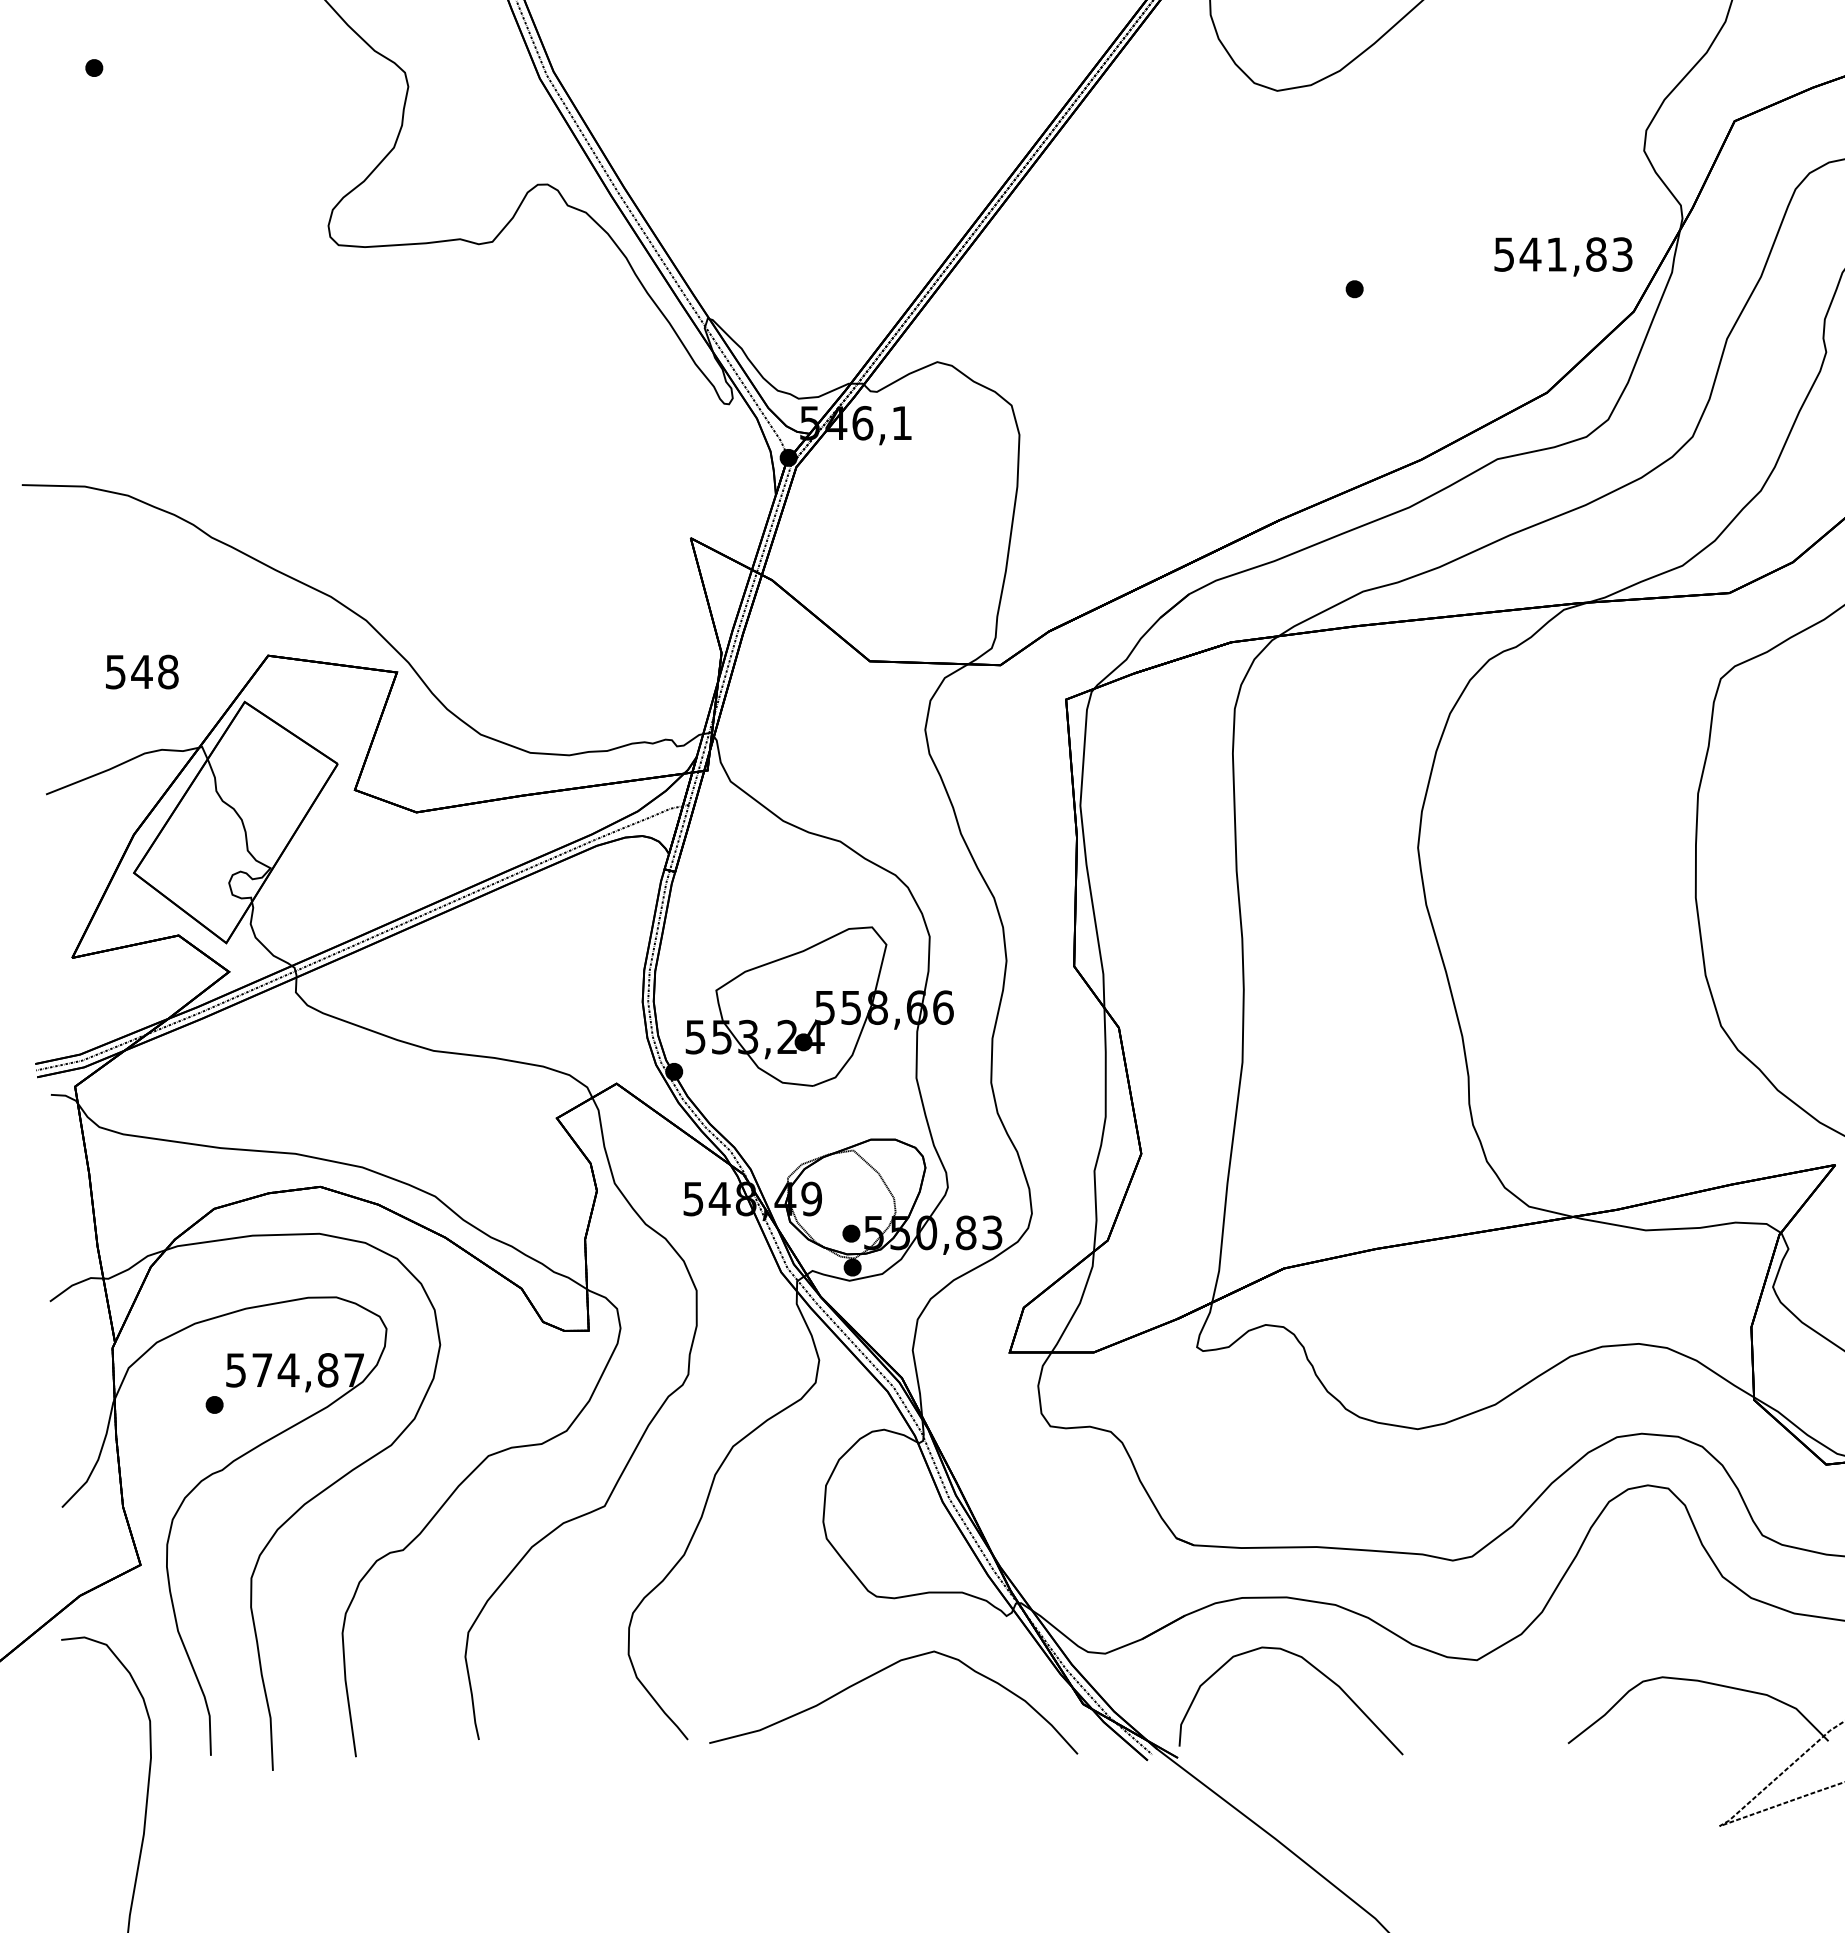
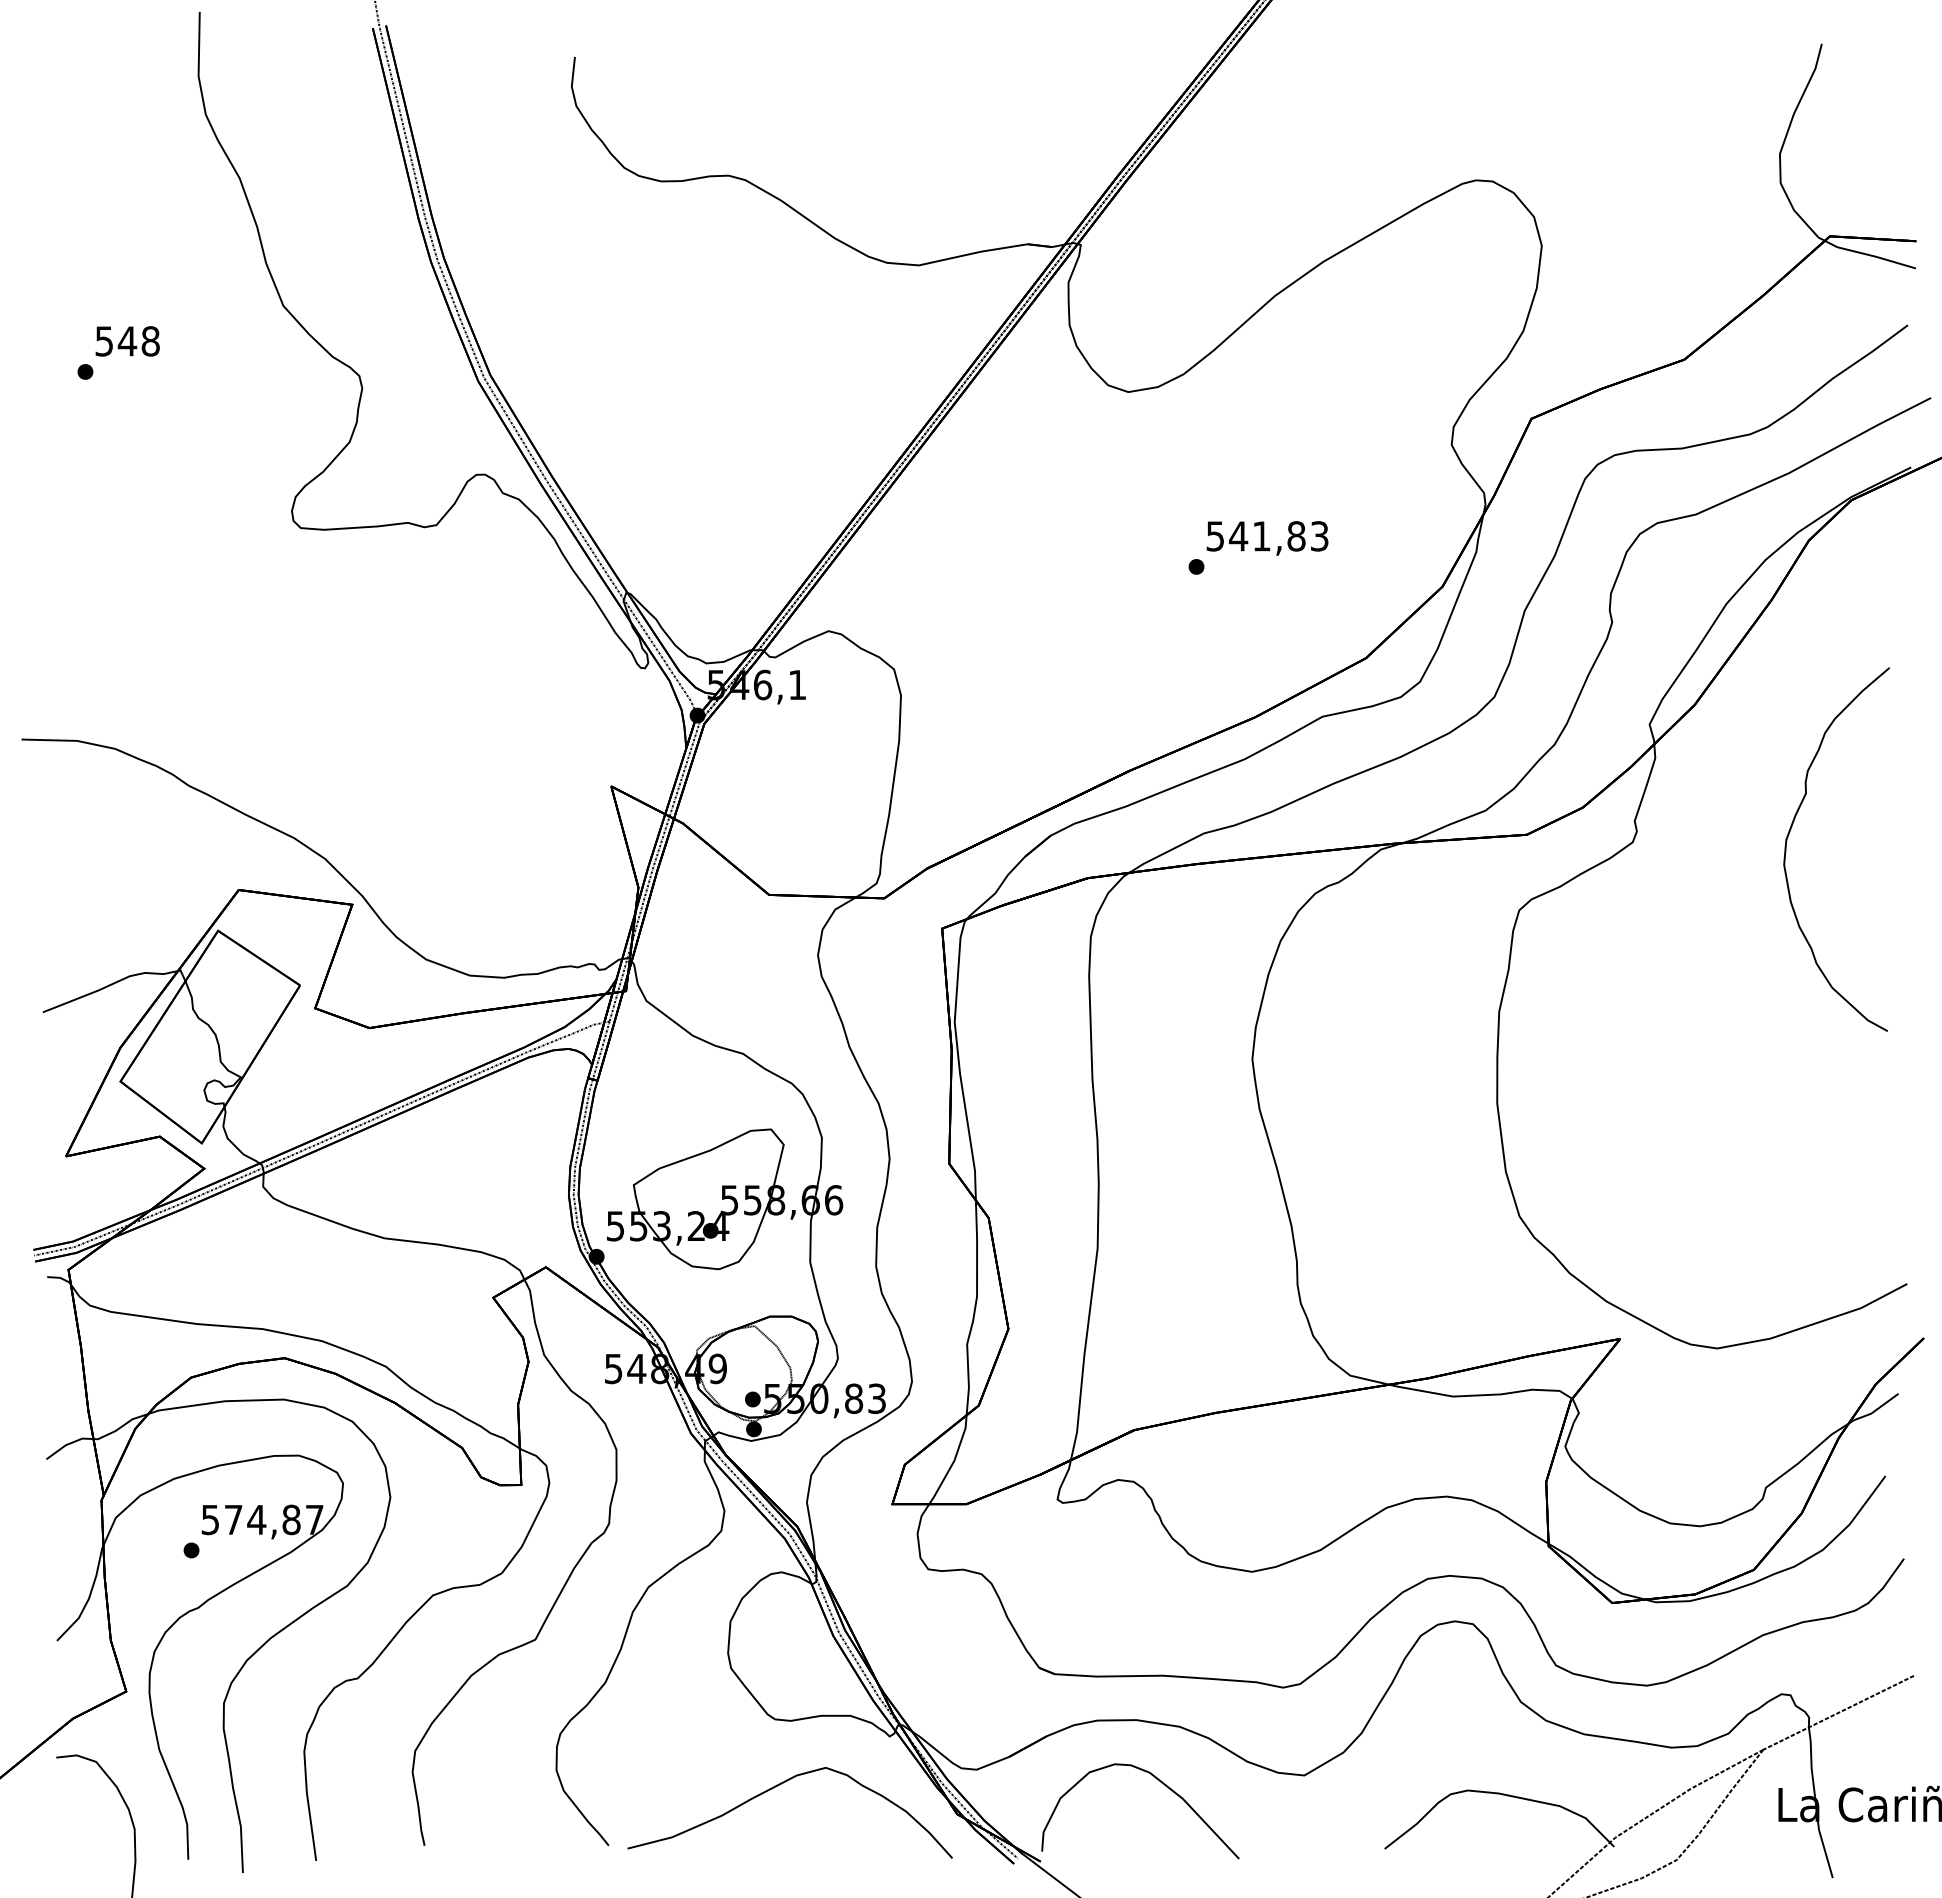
text: (1563, 256) -> (1267, 538), moved
text: (141, 672) -> (127, 341), moved

